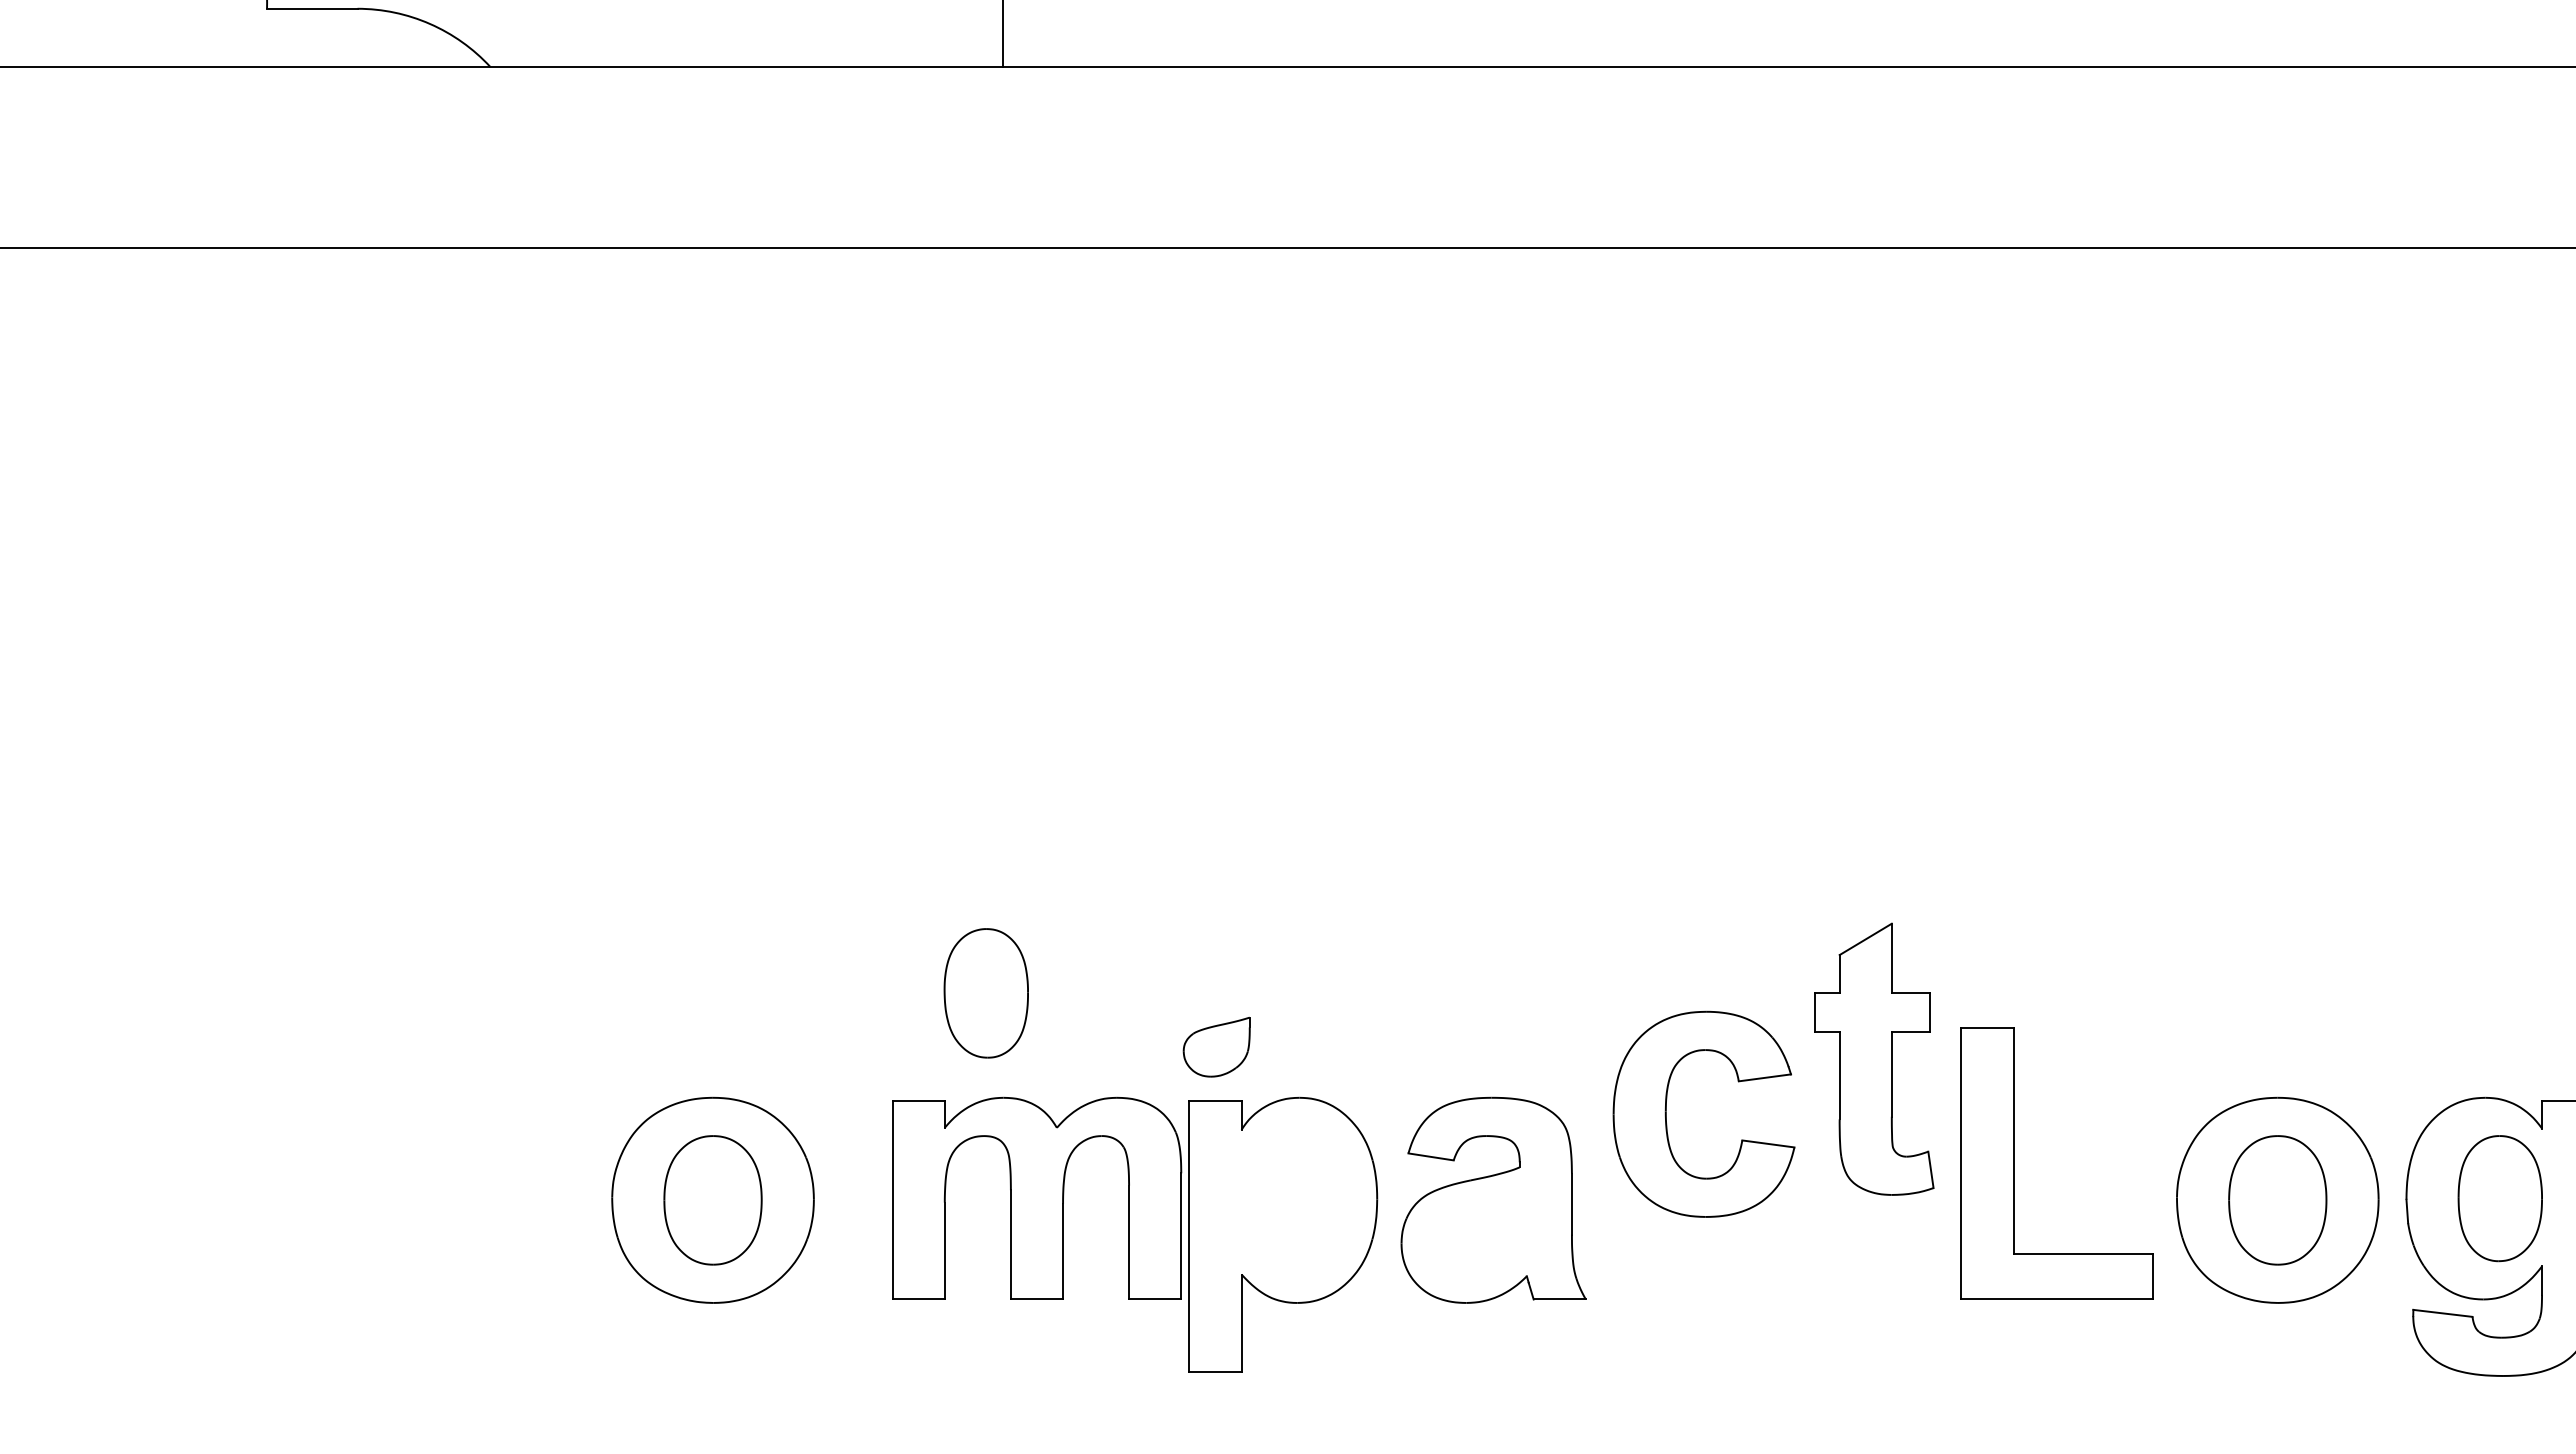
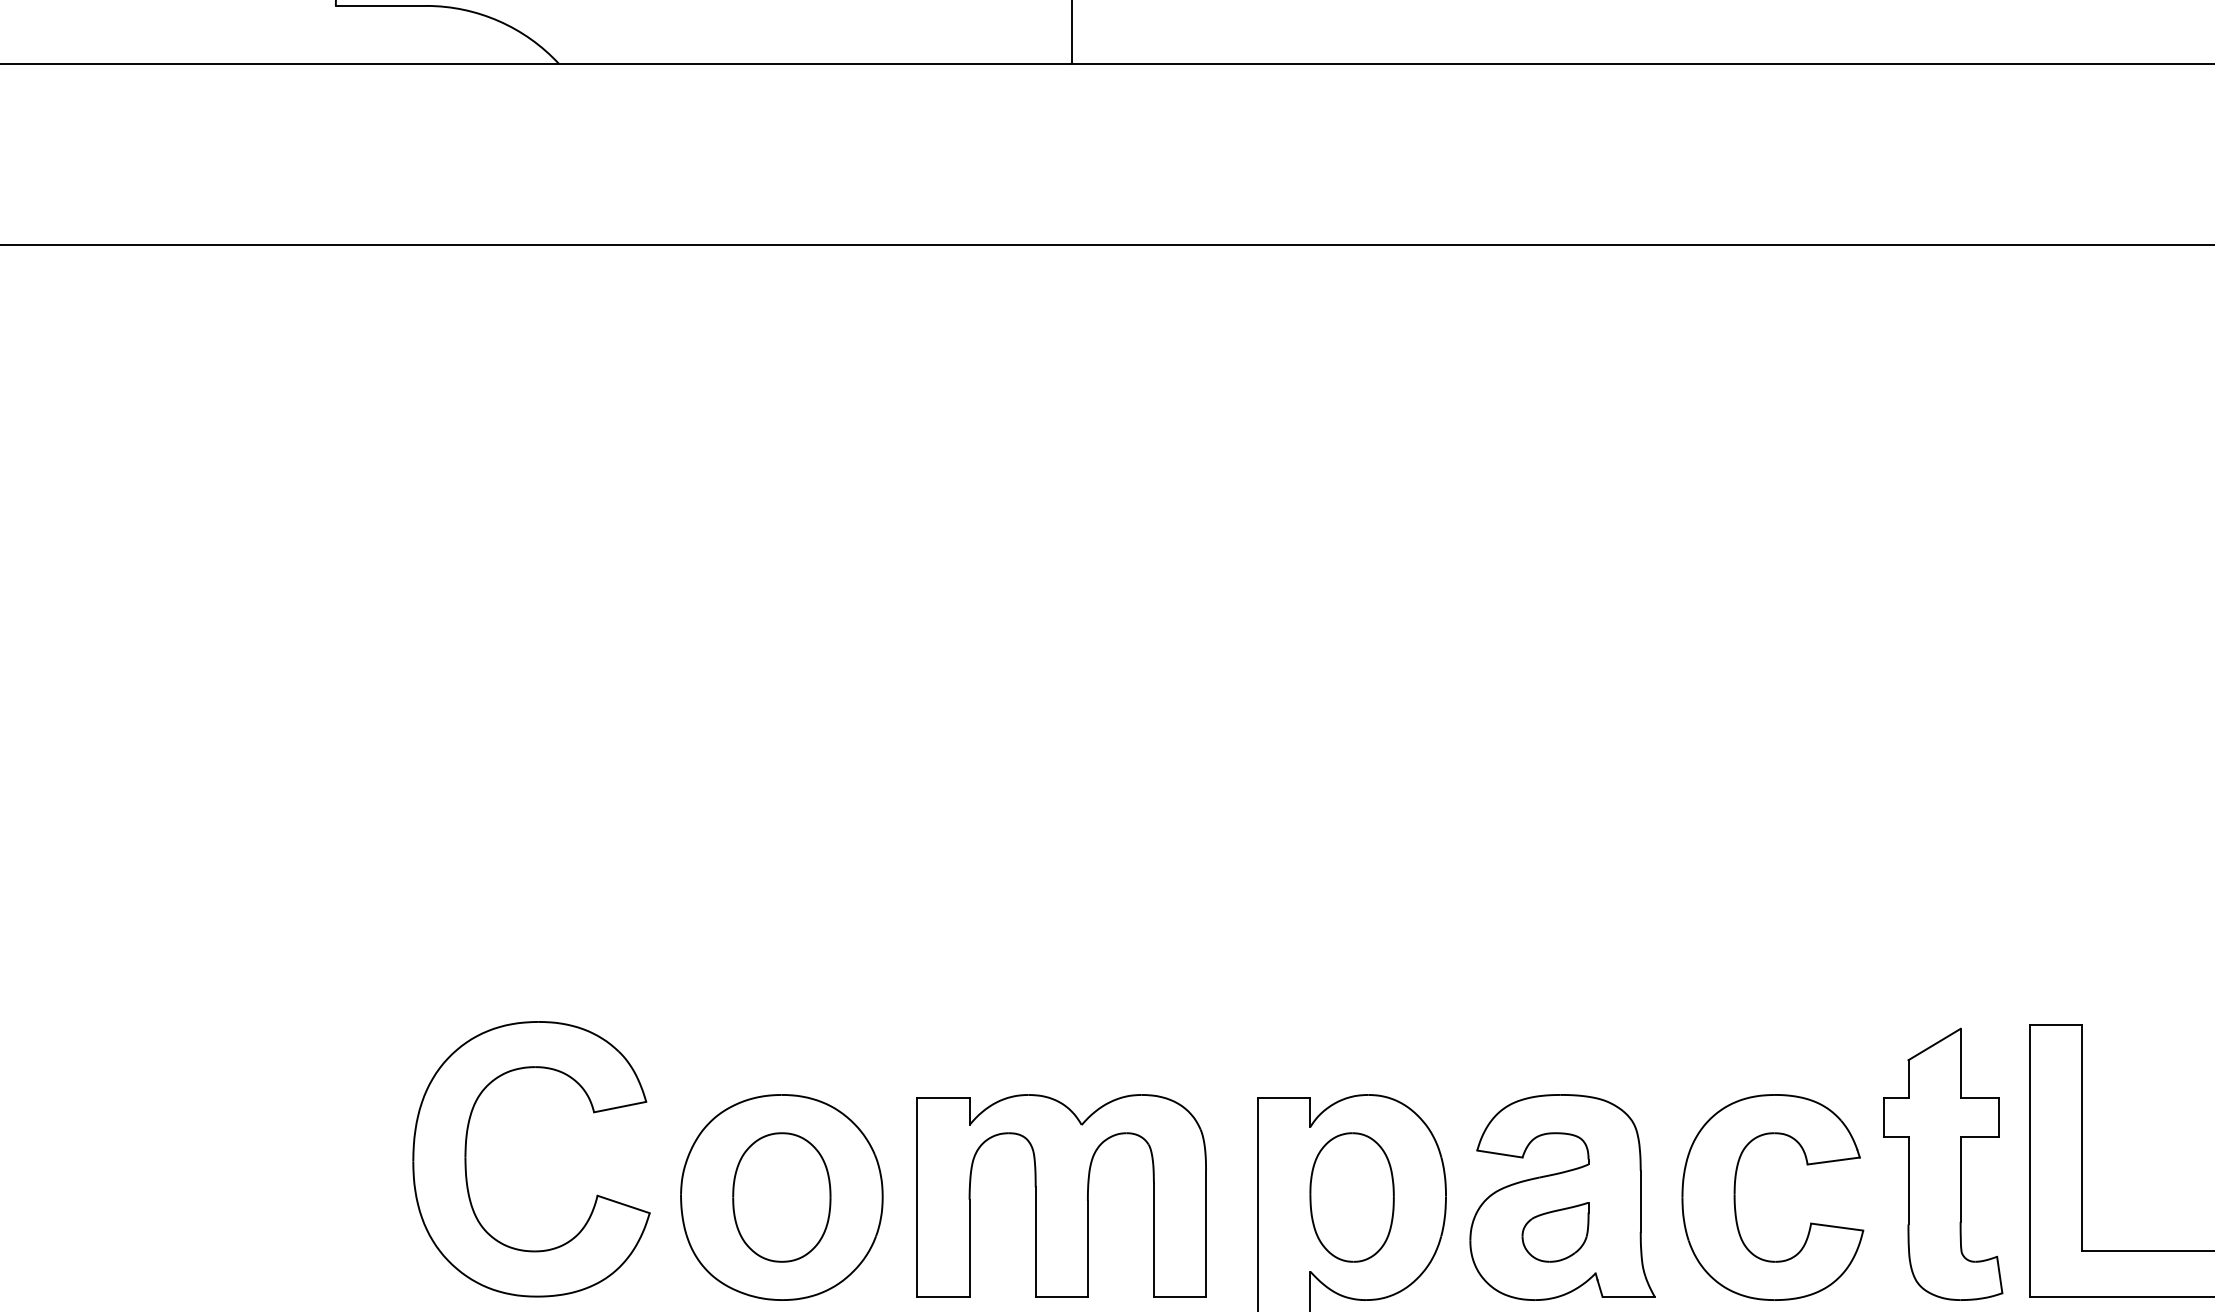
part: (985, 993) -> (1351, 1197), moved
part: (1216, 1046) -> (1555, 1231), moved
part: (1874, 1058) -> (1943, 1163), moved
part: (1666, 1113) -> (1735, 1196), moved
part: (397, 1161) -> (466, 1158), added
part: (1037, 1197) -> (1062, 1194), moved

